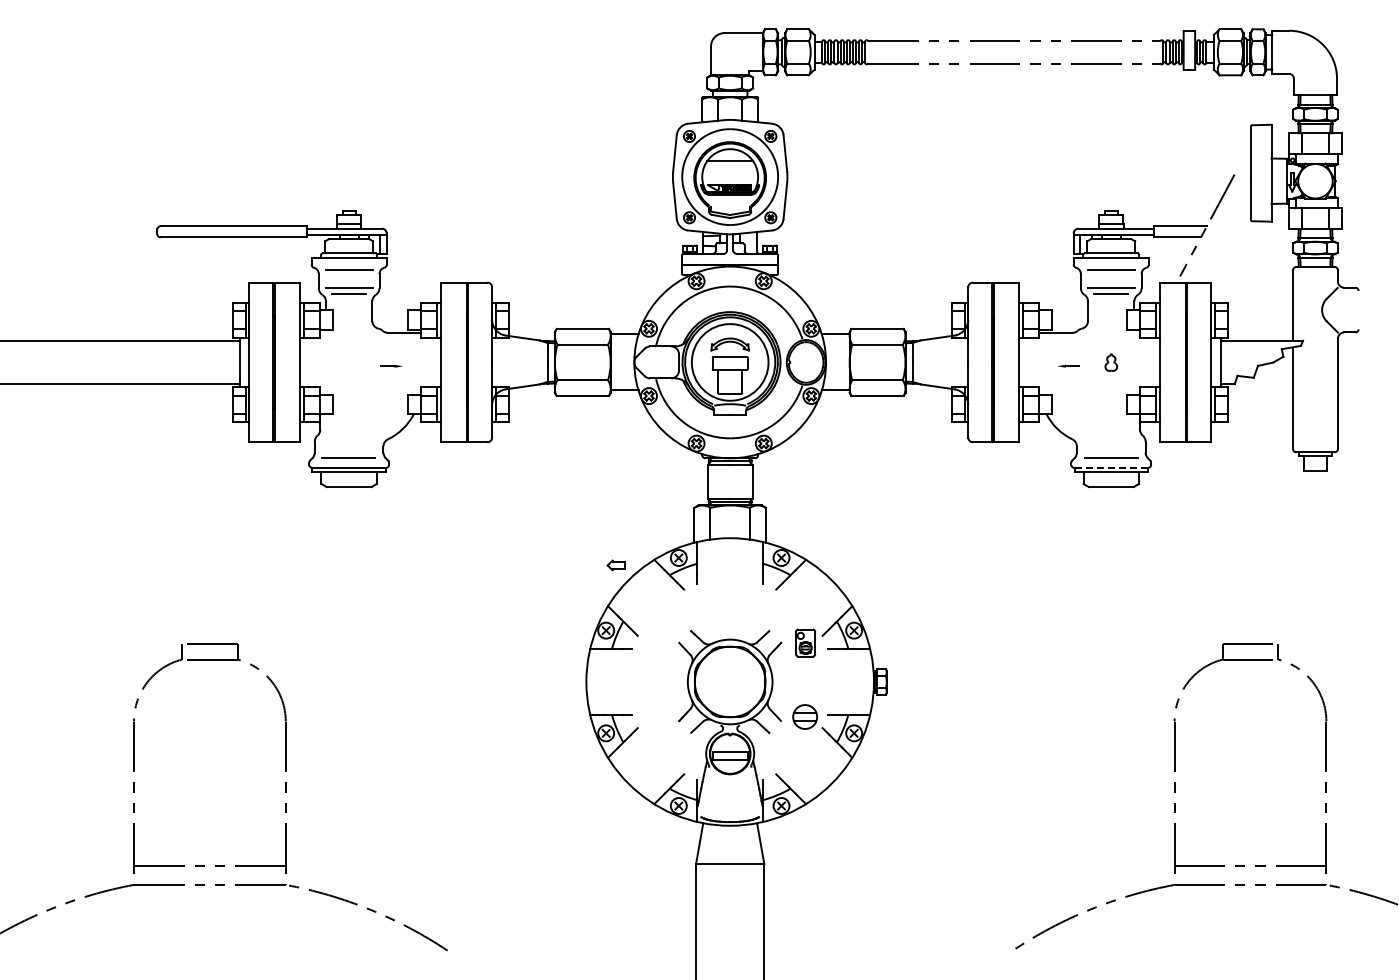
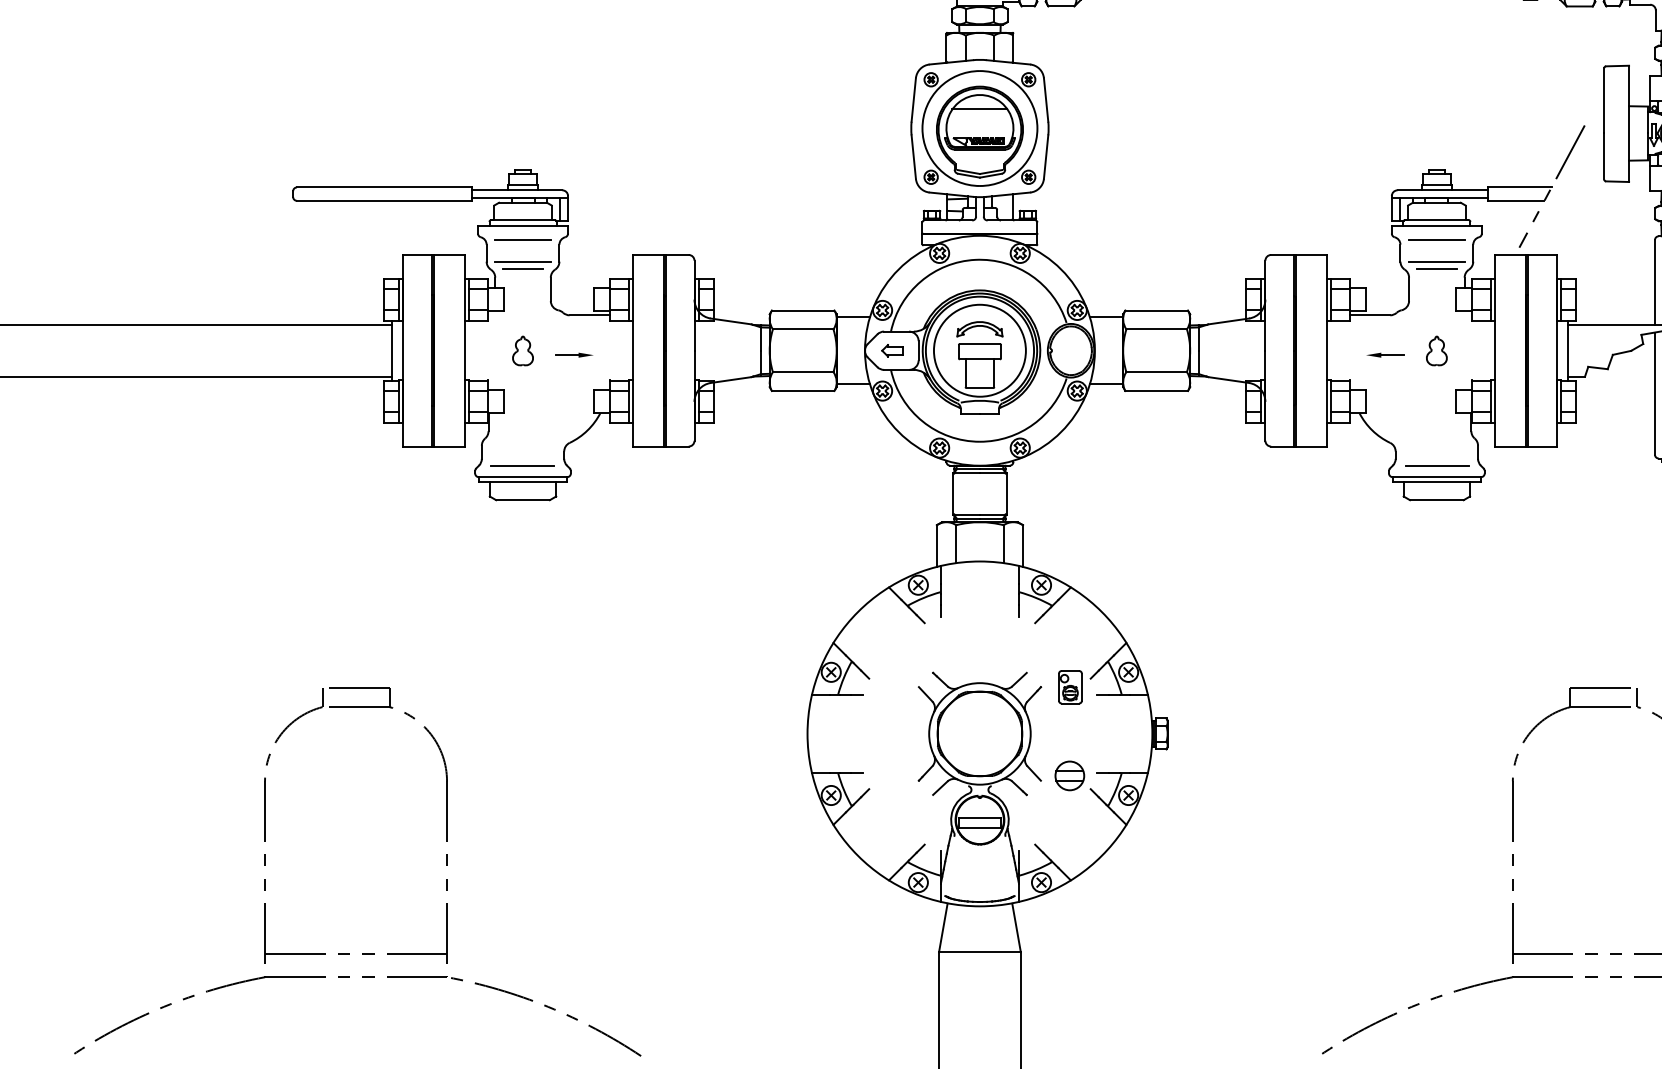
part: (348, 362) -> (522, 350), added
part: (1111, 362) -> (1437, 350), size x1.43
part: (391, 366) -> (573, 355), size x1.43
part: (1068, 366) -> (1385, 355), size x1.43
line: (1111, 467) -> (1437, 476), dashed -> solid
part: (615, 565) -> (891, 350), moved

